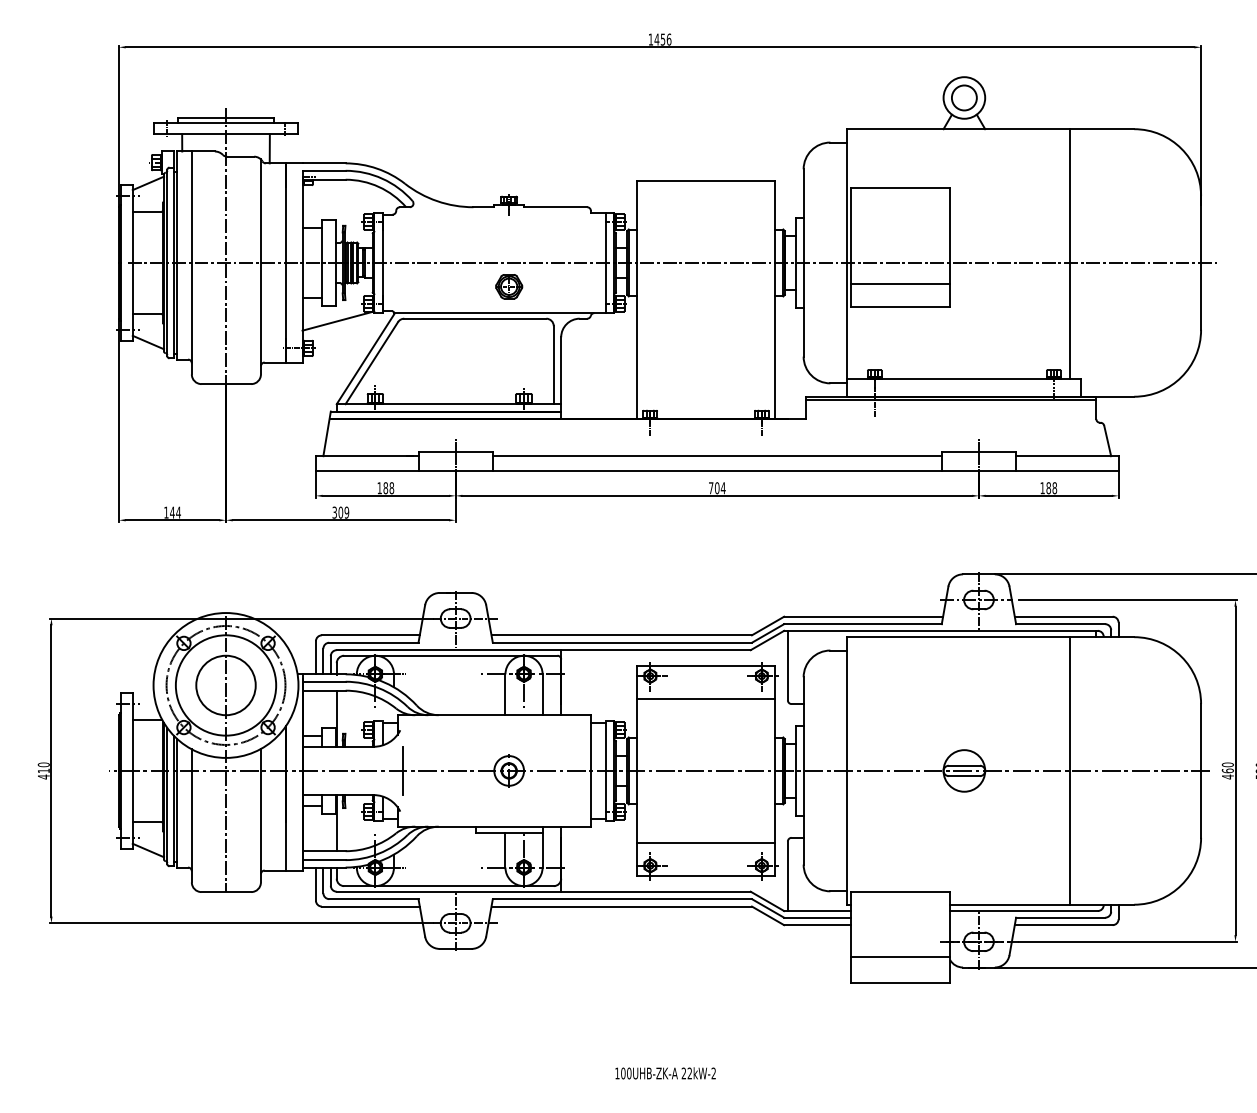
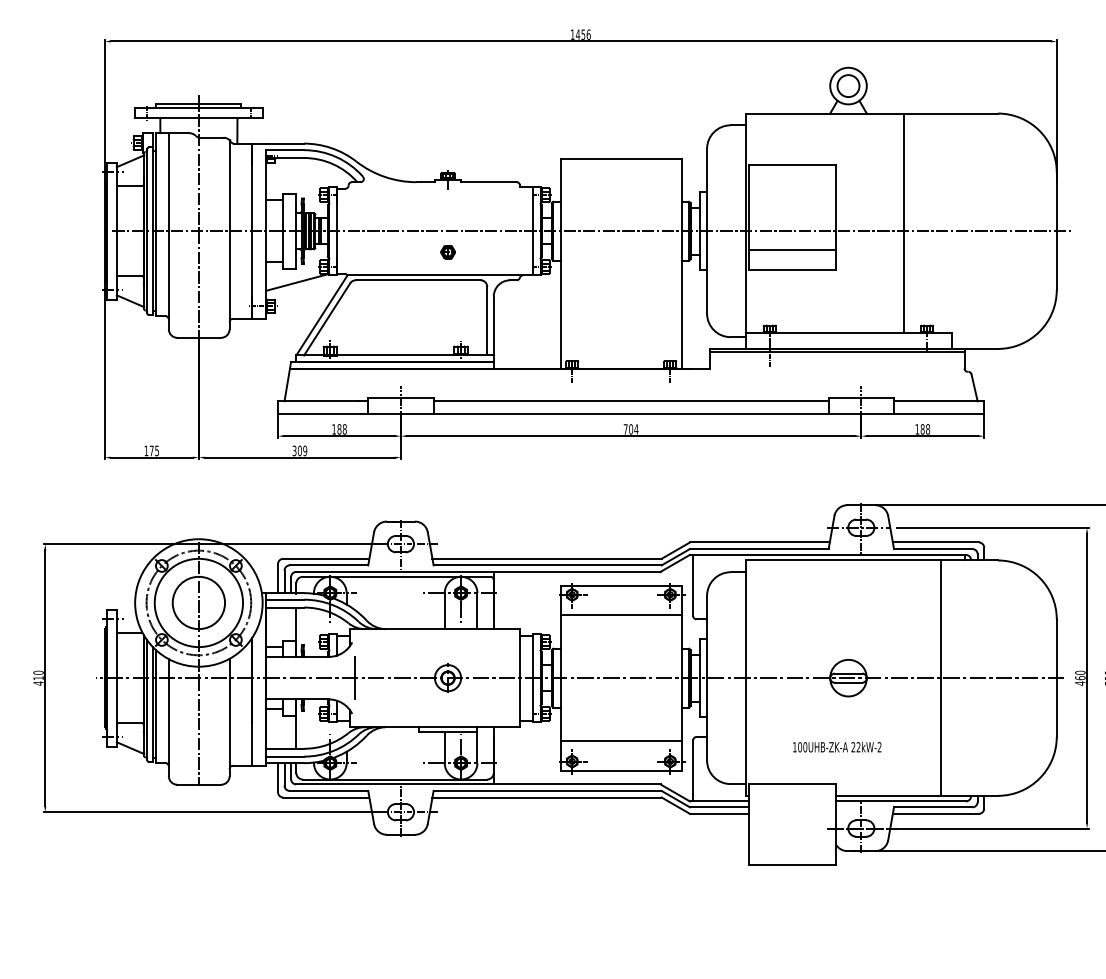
line: (1070, 253) -> (904, 222), moved
part: (509, 286) -> (448, 251), size x0.6
text: (175, 512) -> (154, 450), 144 -> 175
line: (900, 957) -> (792, 842), removed
text: (665, 1073) -> (837, 747), moved

